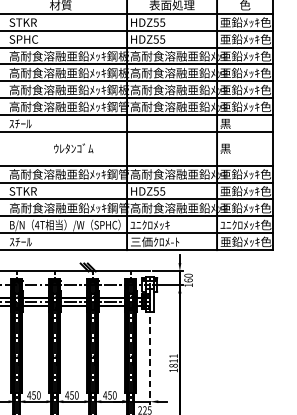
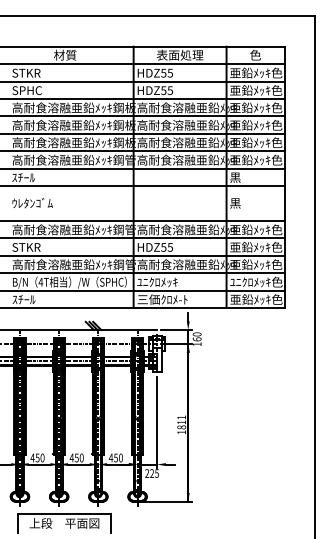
text: (73, 147) -> (32, 202), moved
line: (150, 361) -> (157, 422), dashed -> solid

